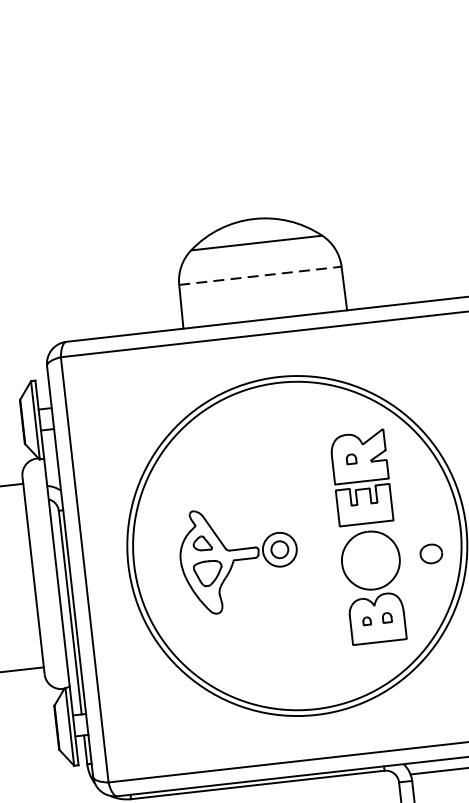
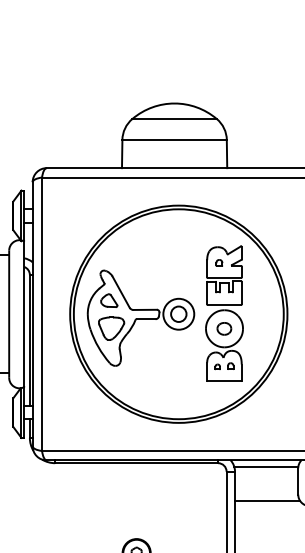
line: (261, 276) -> (175, 140), dashed -> solid
part: (431, 553) -> (224, 328), moved
part: (238, 557) -> (140, 317), size x1.43

